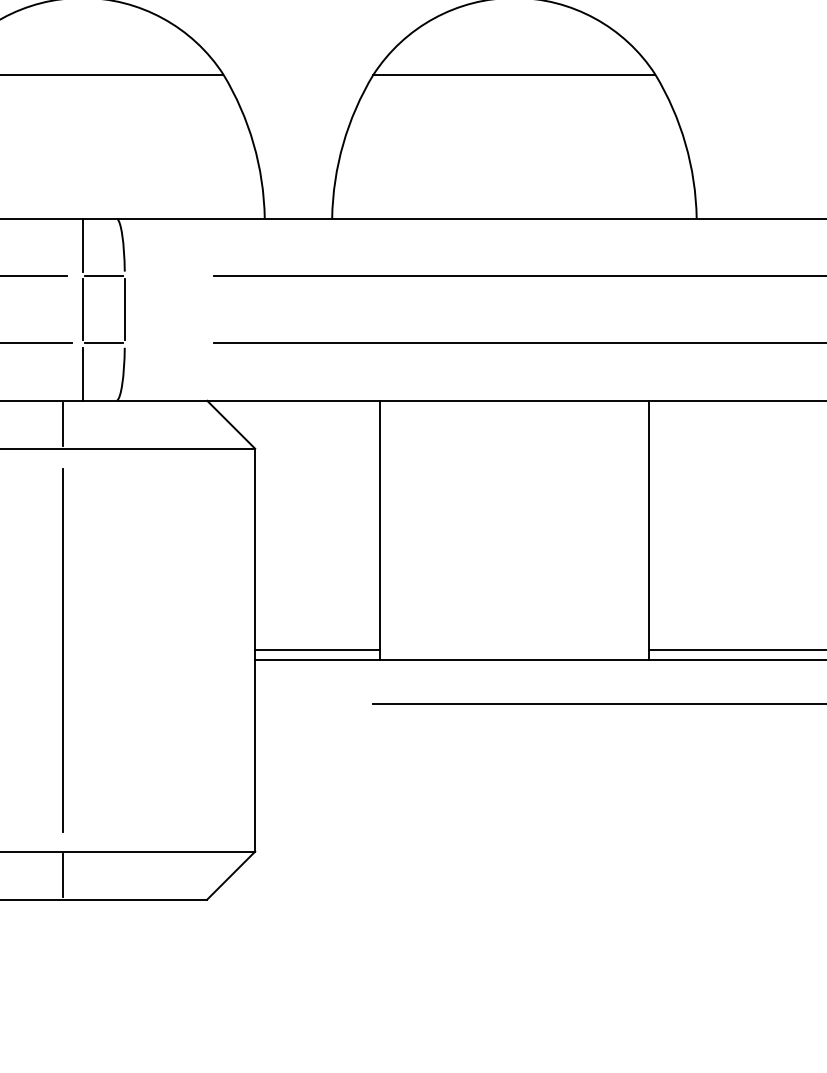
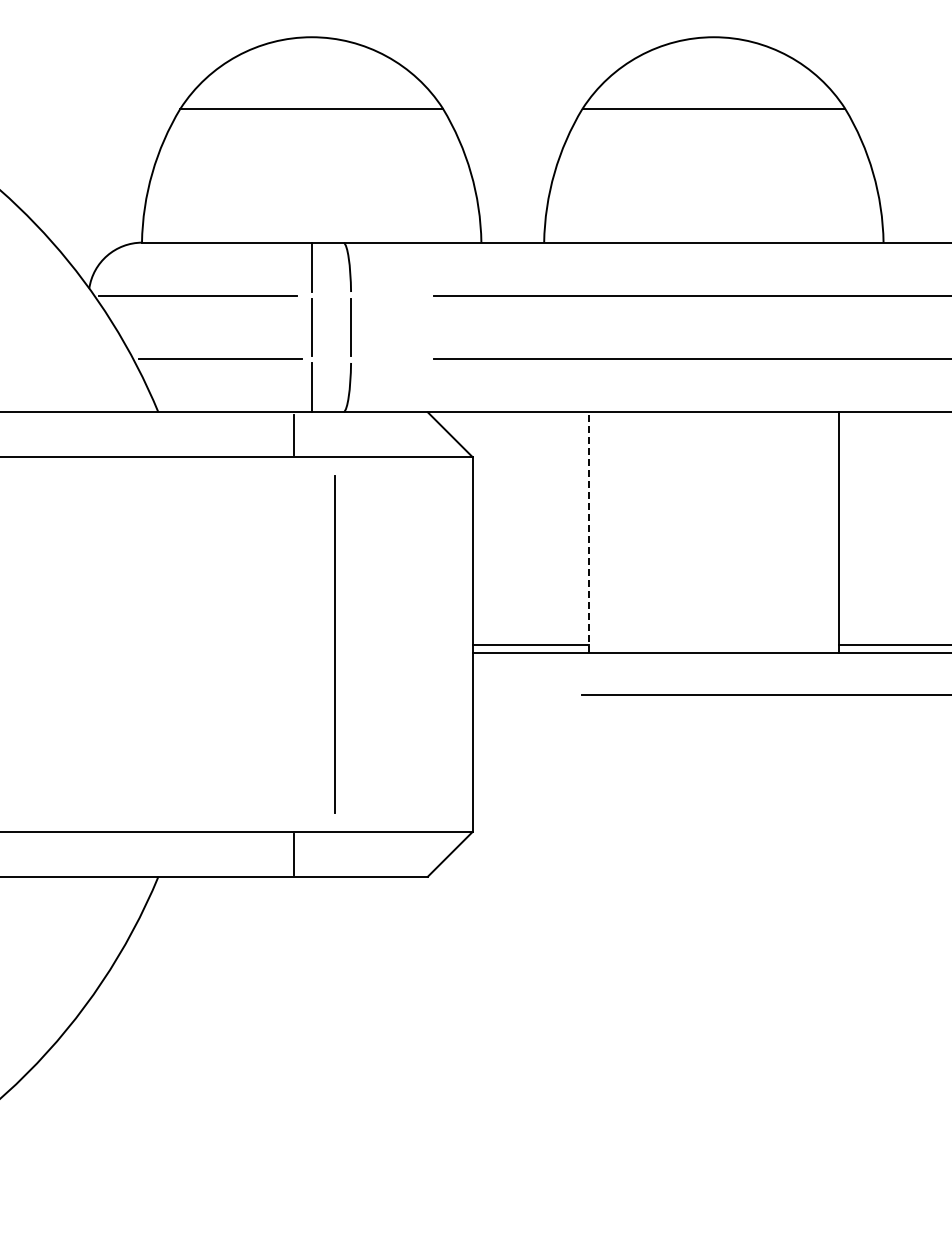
line: (103, 276) -> (331, 296), removed
line: (103, 342) -> (331, 358), removed
line: (379, 529) -> (588, 532), solid -> dashed
line: (62, 650) -> (334, 644), moved

